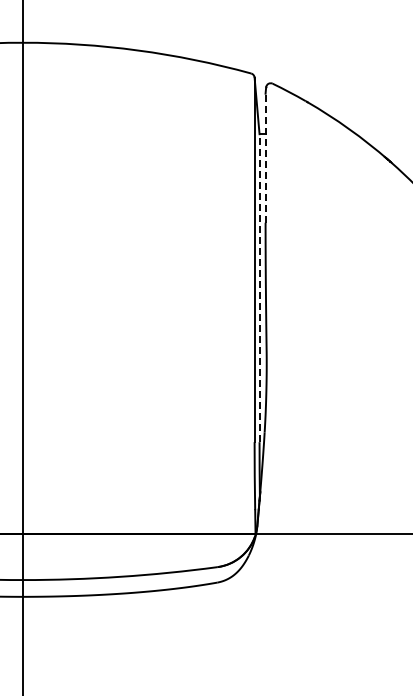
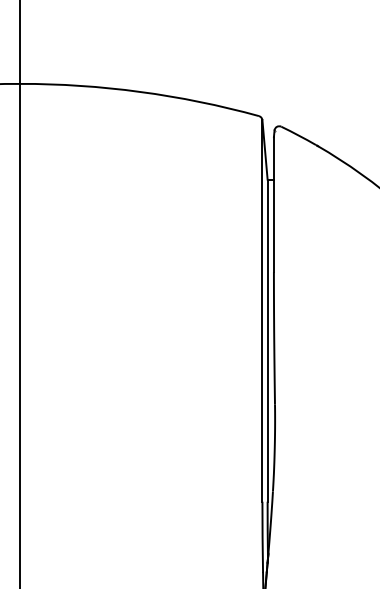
line: (265, 157) -> (273, 203), dashed -> solid
line: (259, 288) -> (267, 340), dashed -> solid

